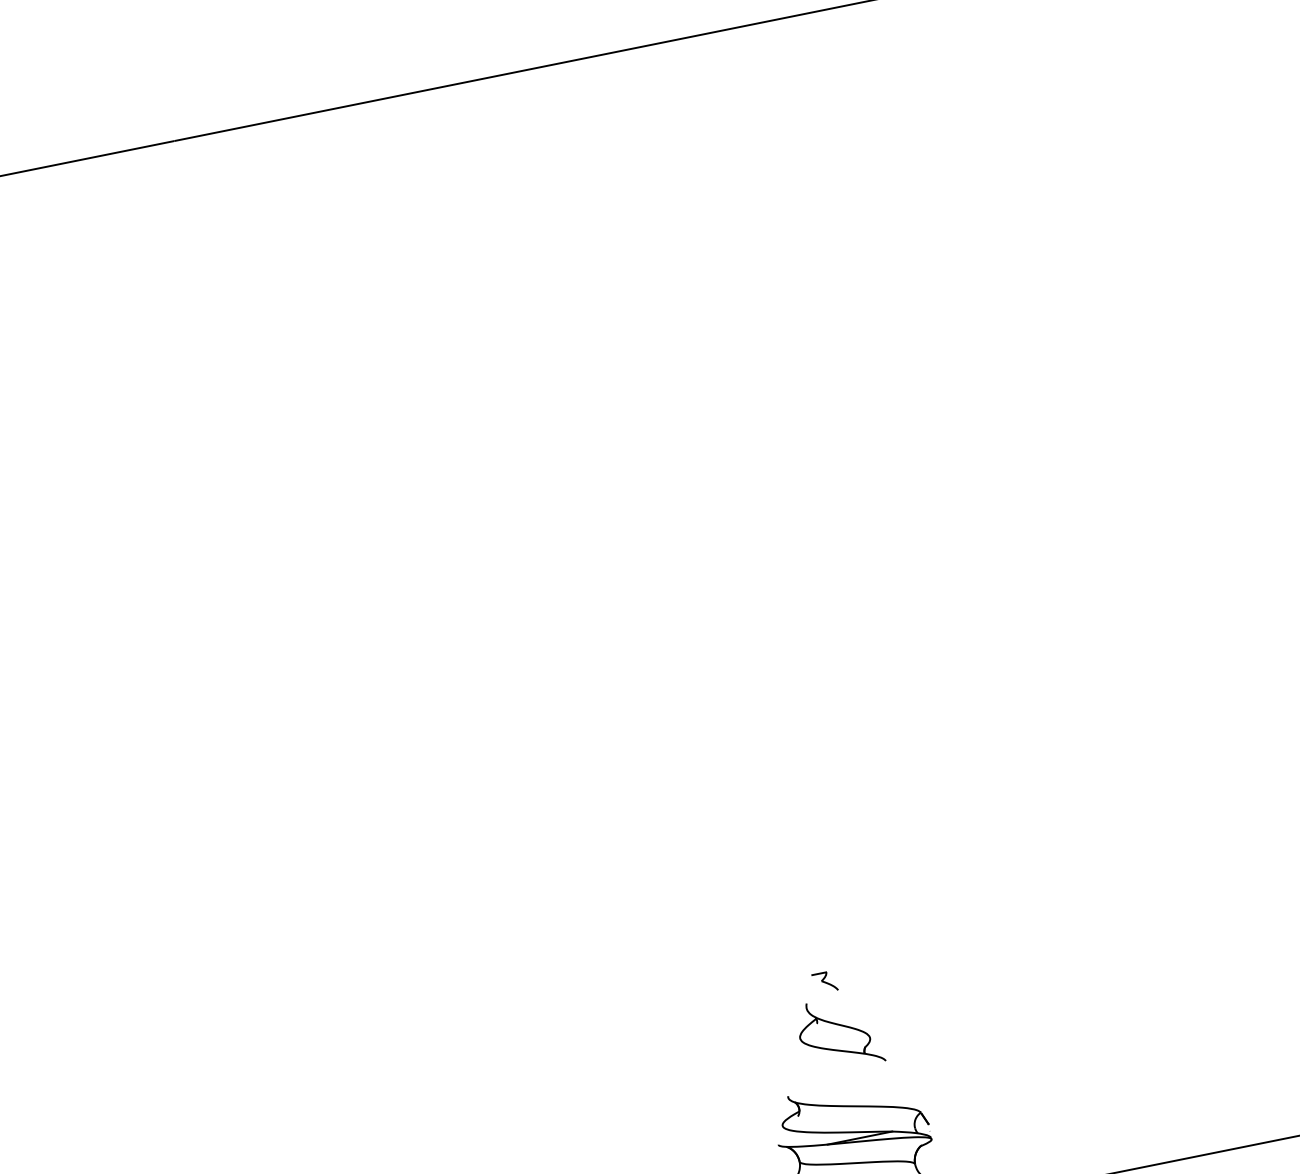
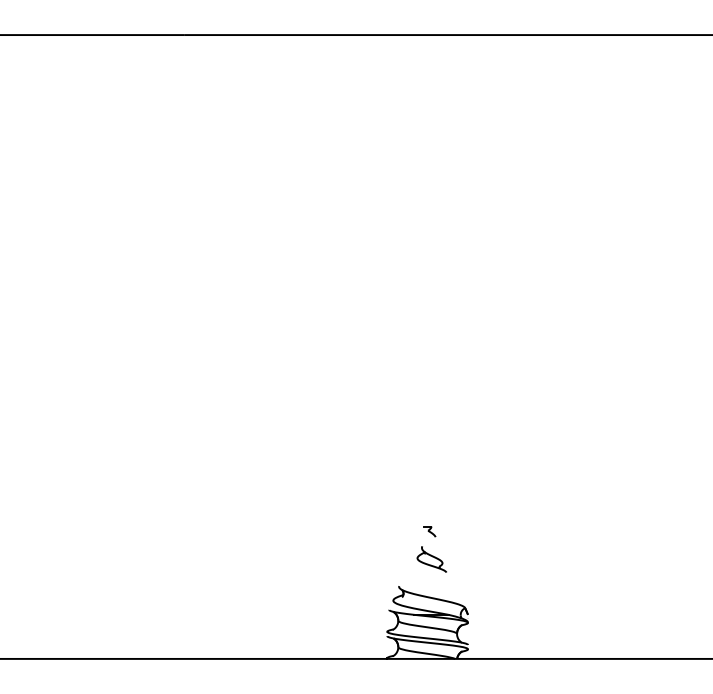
part: (838, 1033) -> (431, 559), size x0.7

